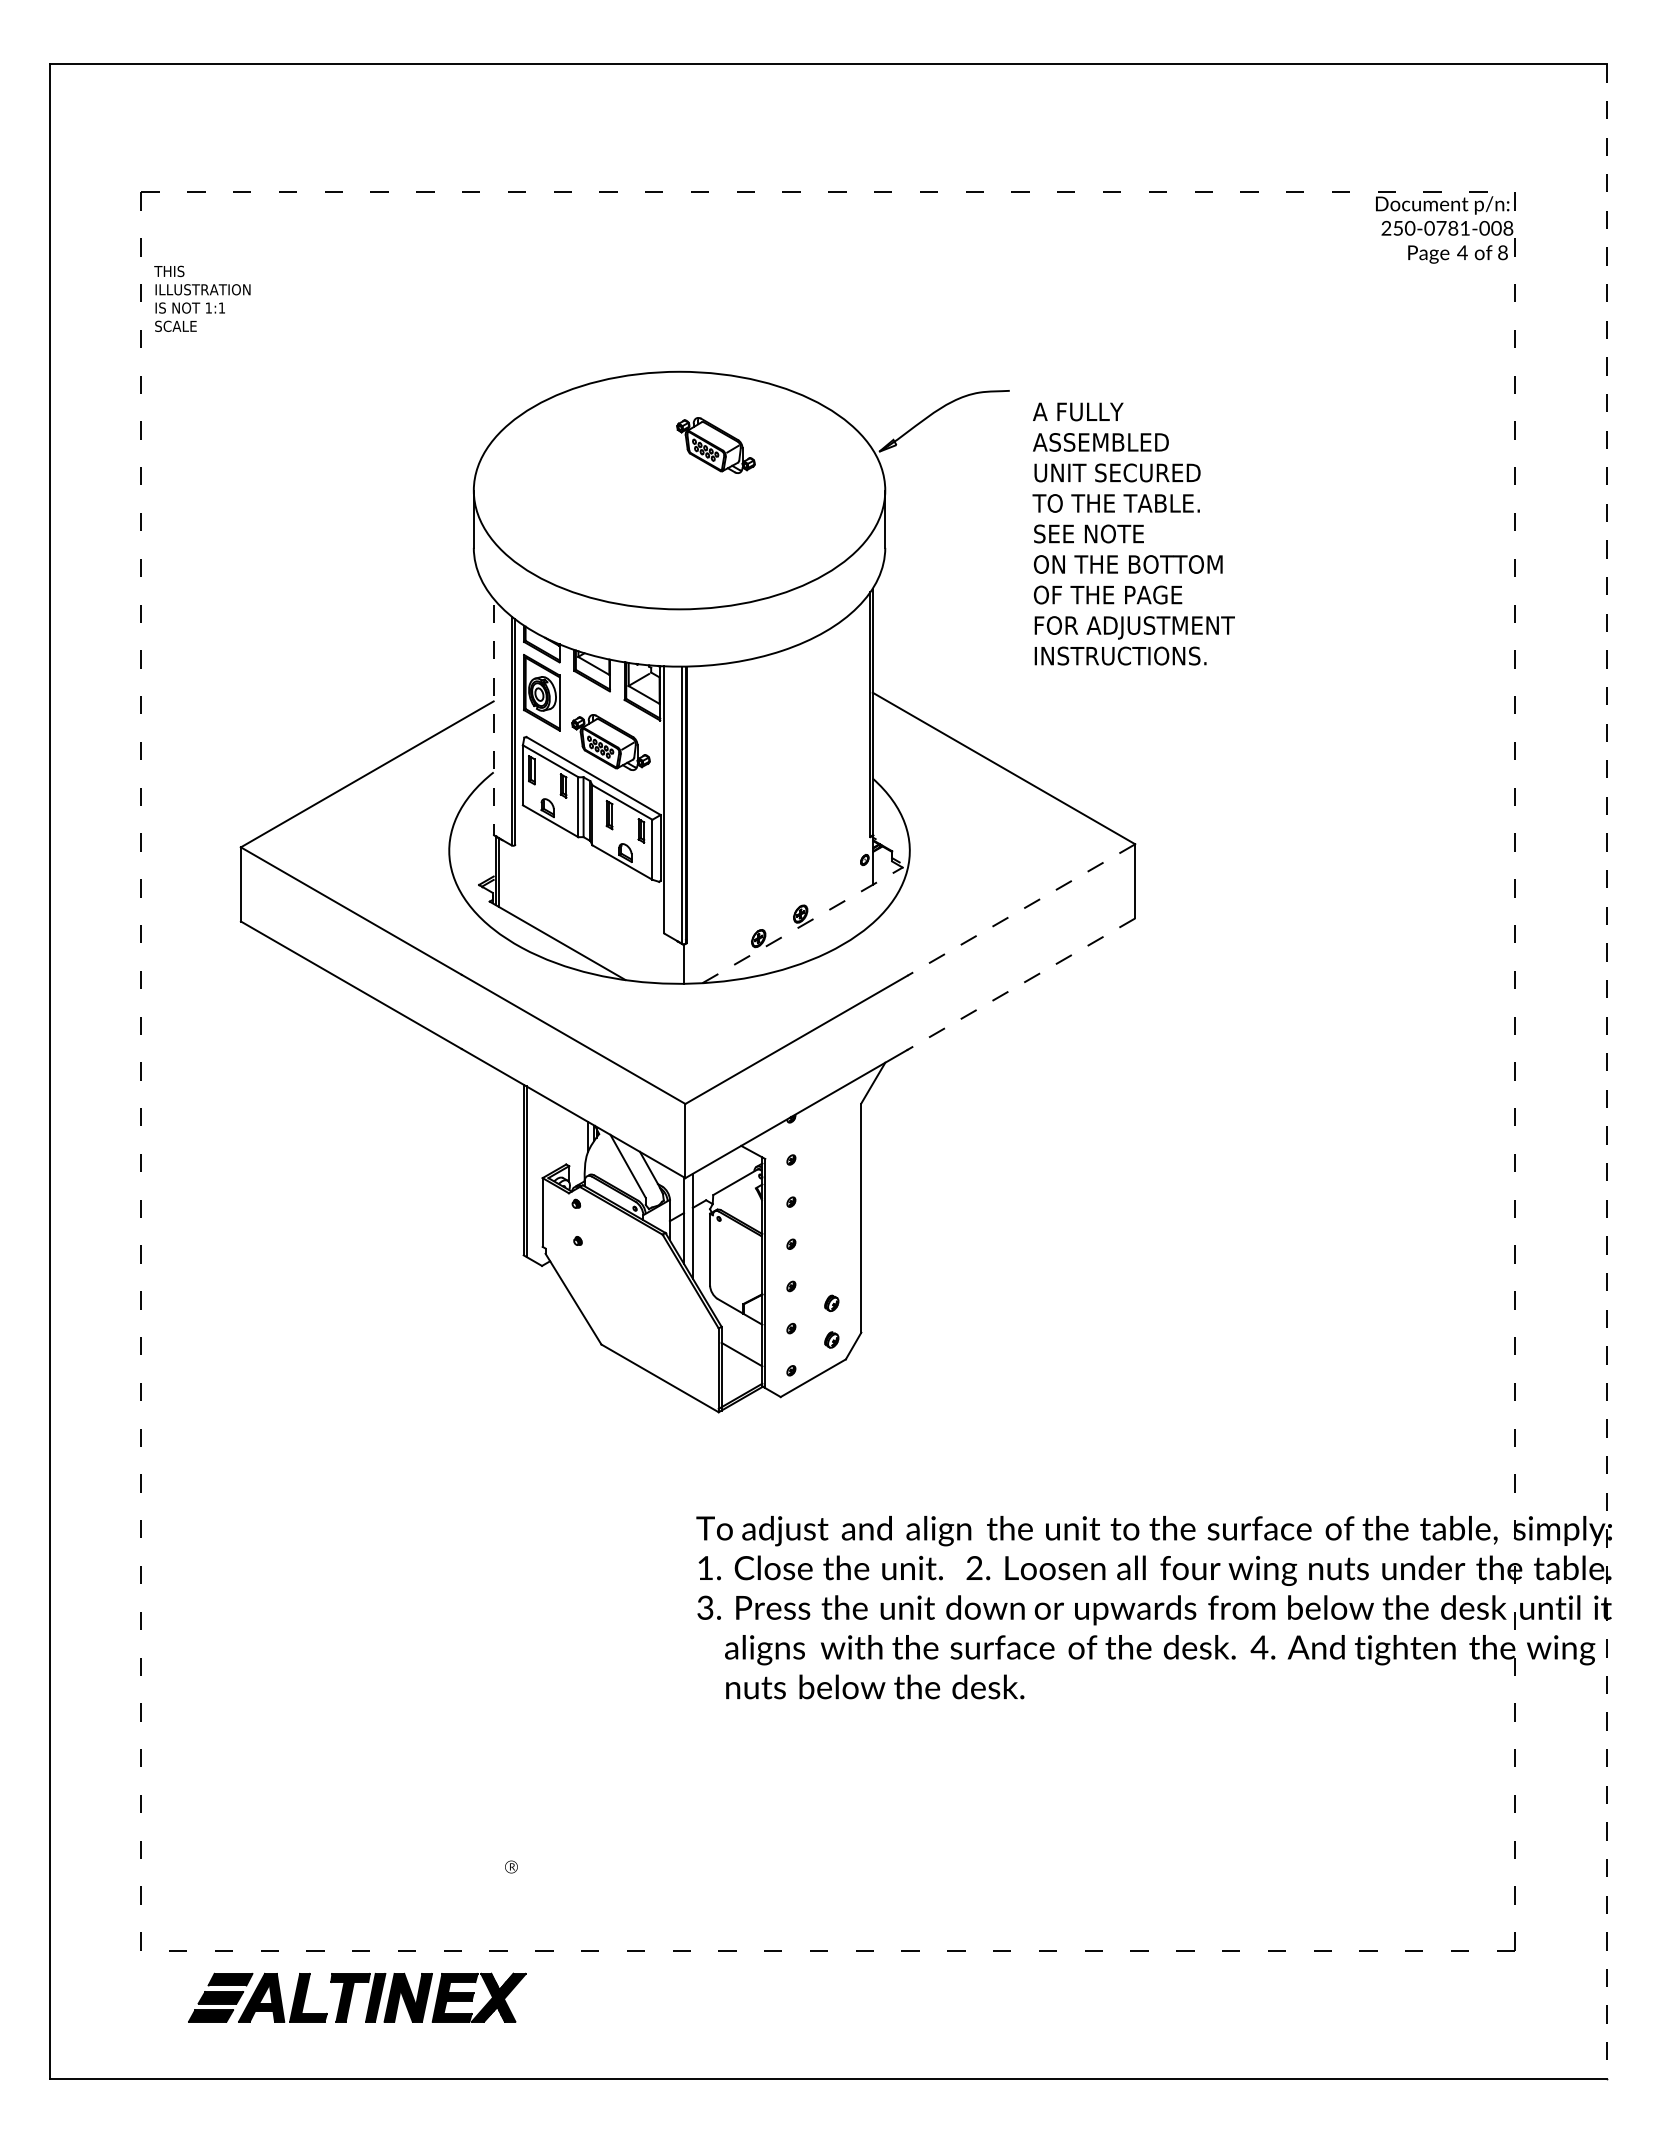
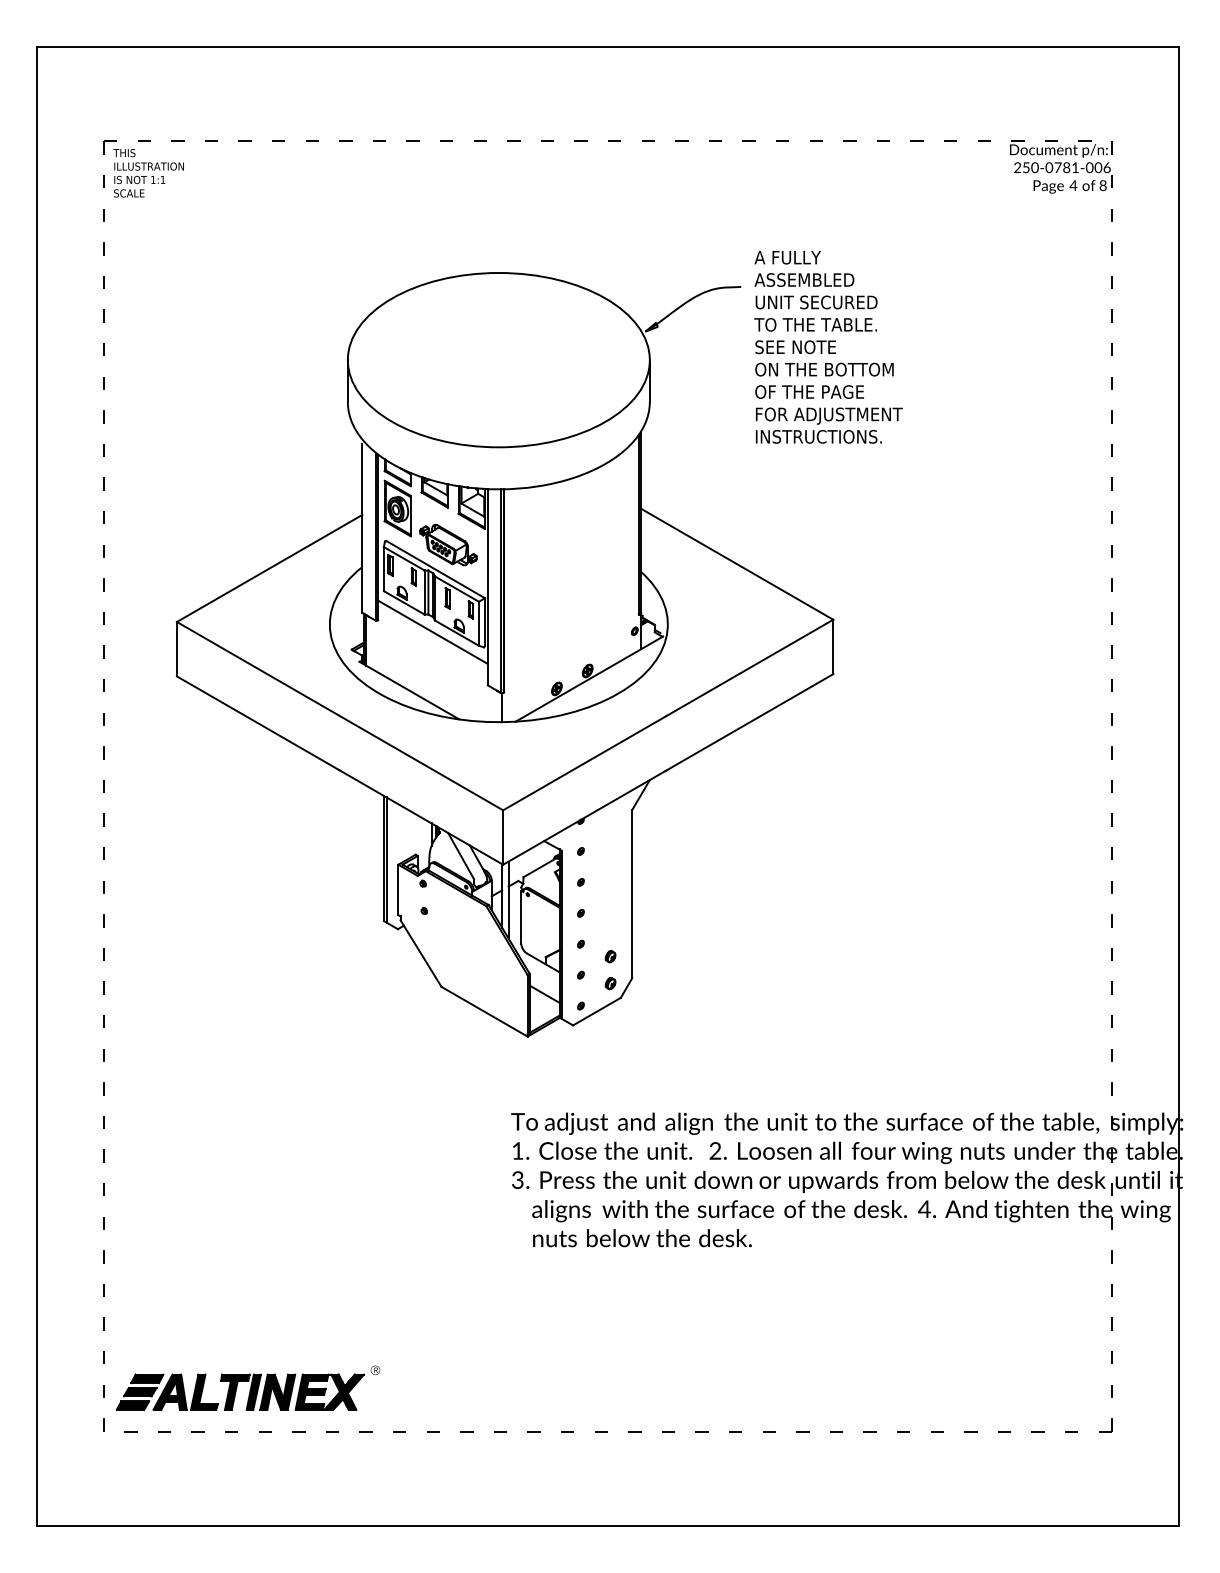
text: (1508, 227) -> (1107, 167), 250-0781-008 -> 250-0781-006
text: (202, 298) -> (148, 172), moved
part: (715, 445) -> (525, 327), removed
text: (1133, 533) -> (828, 346), moved
line: (493, 720) -> (362, 528), dashed -> solid
line: (589, 861) -> (432, 632), added
line: (1021, 910) -> (749, 668), dashed -> solid
line: (802, 925) -> (589, 679), dashed -> solid
line: (1020, 984) -> (749, 722), dashed -> solid
line: (1606, 1071) -> (1179, 786), dashed -> solid
part: (357, 1997) -> (240, 1391), moved

